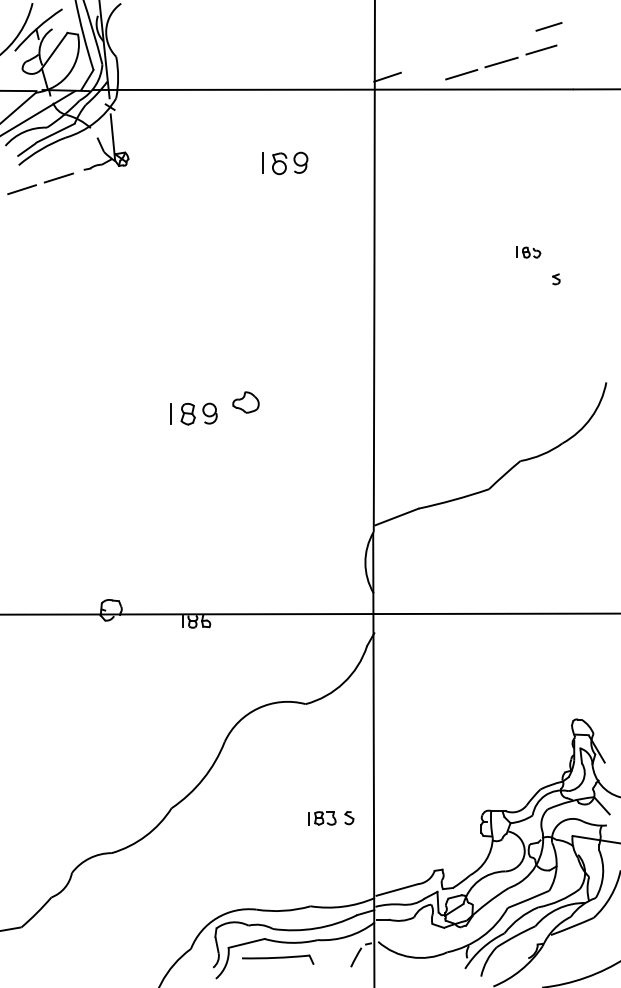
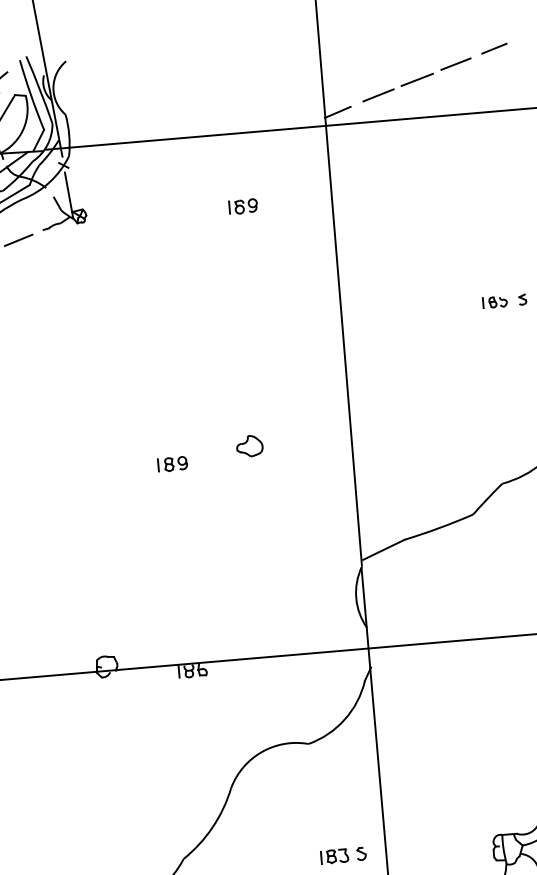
part: (501, 62) -> (417, 79), moved
part: (285, 162) -> (243, 205), size x0.62
part: (528, 252) -> (495, 302), moved
part: (245, 402) -> (249, 446), moved
part: (193, 413) -> (172, 463), size x0.62

